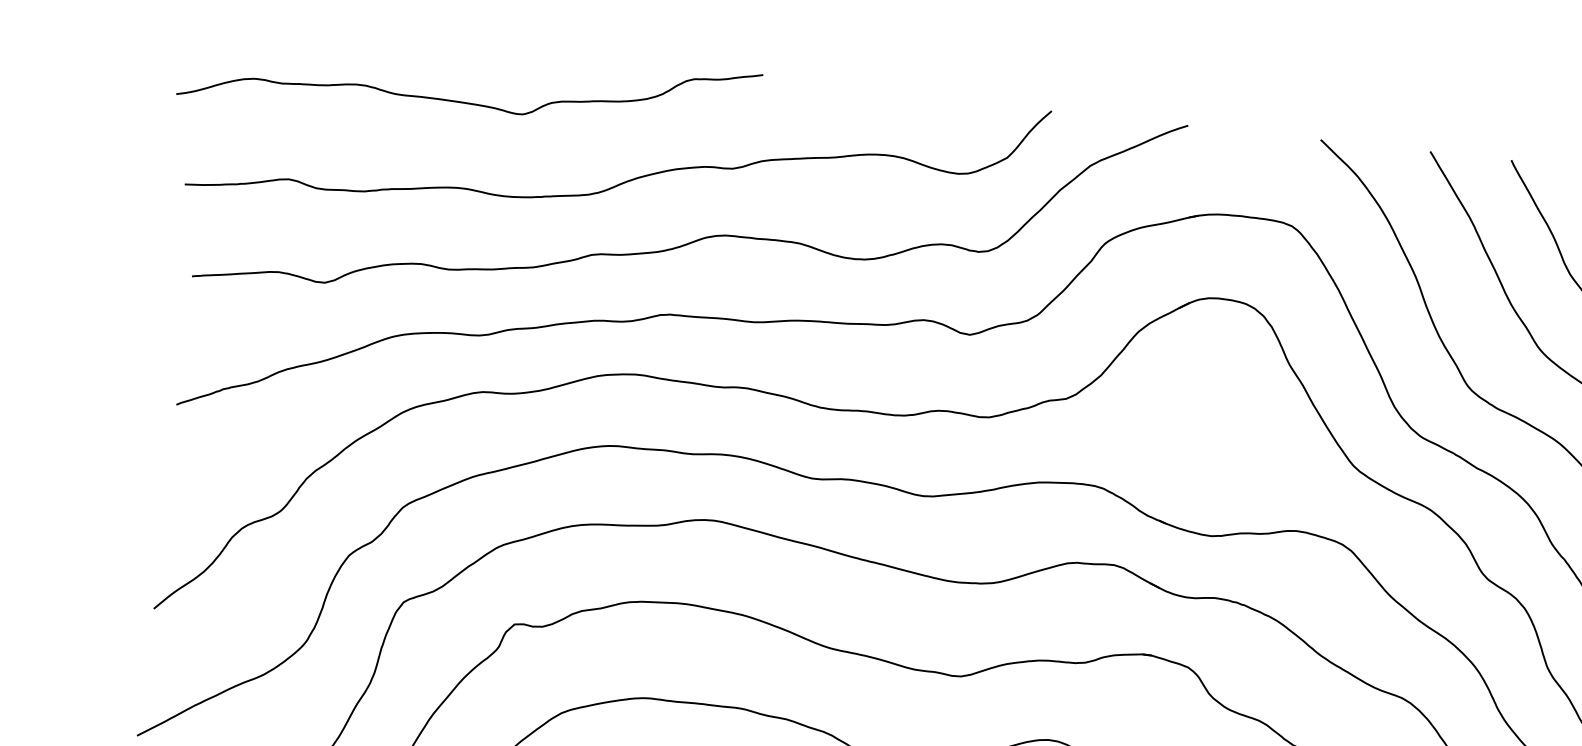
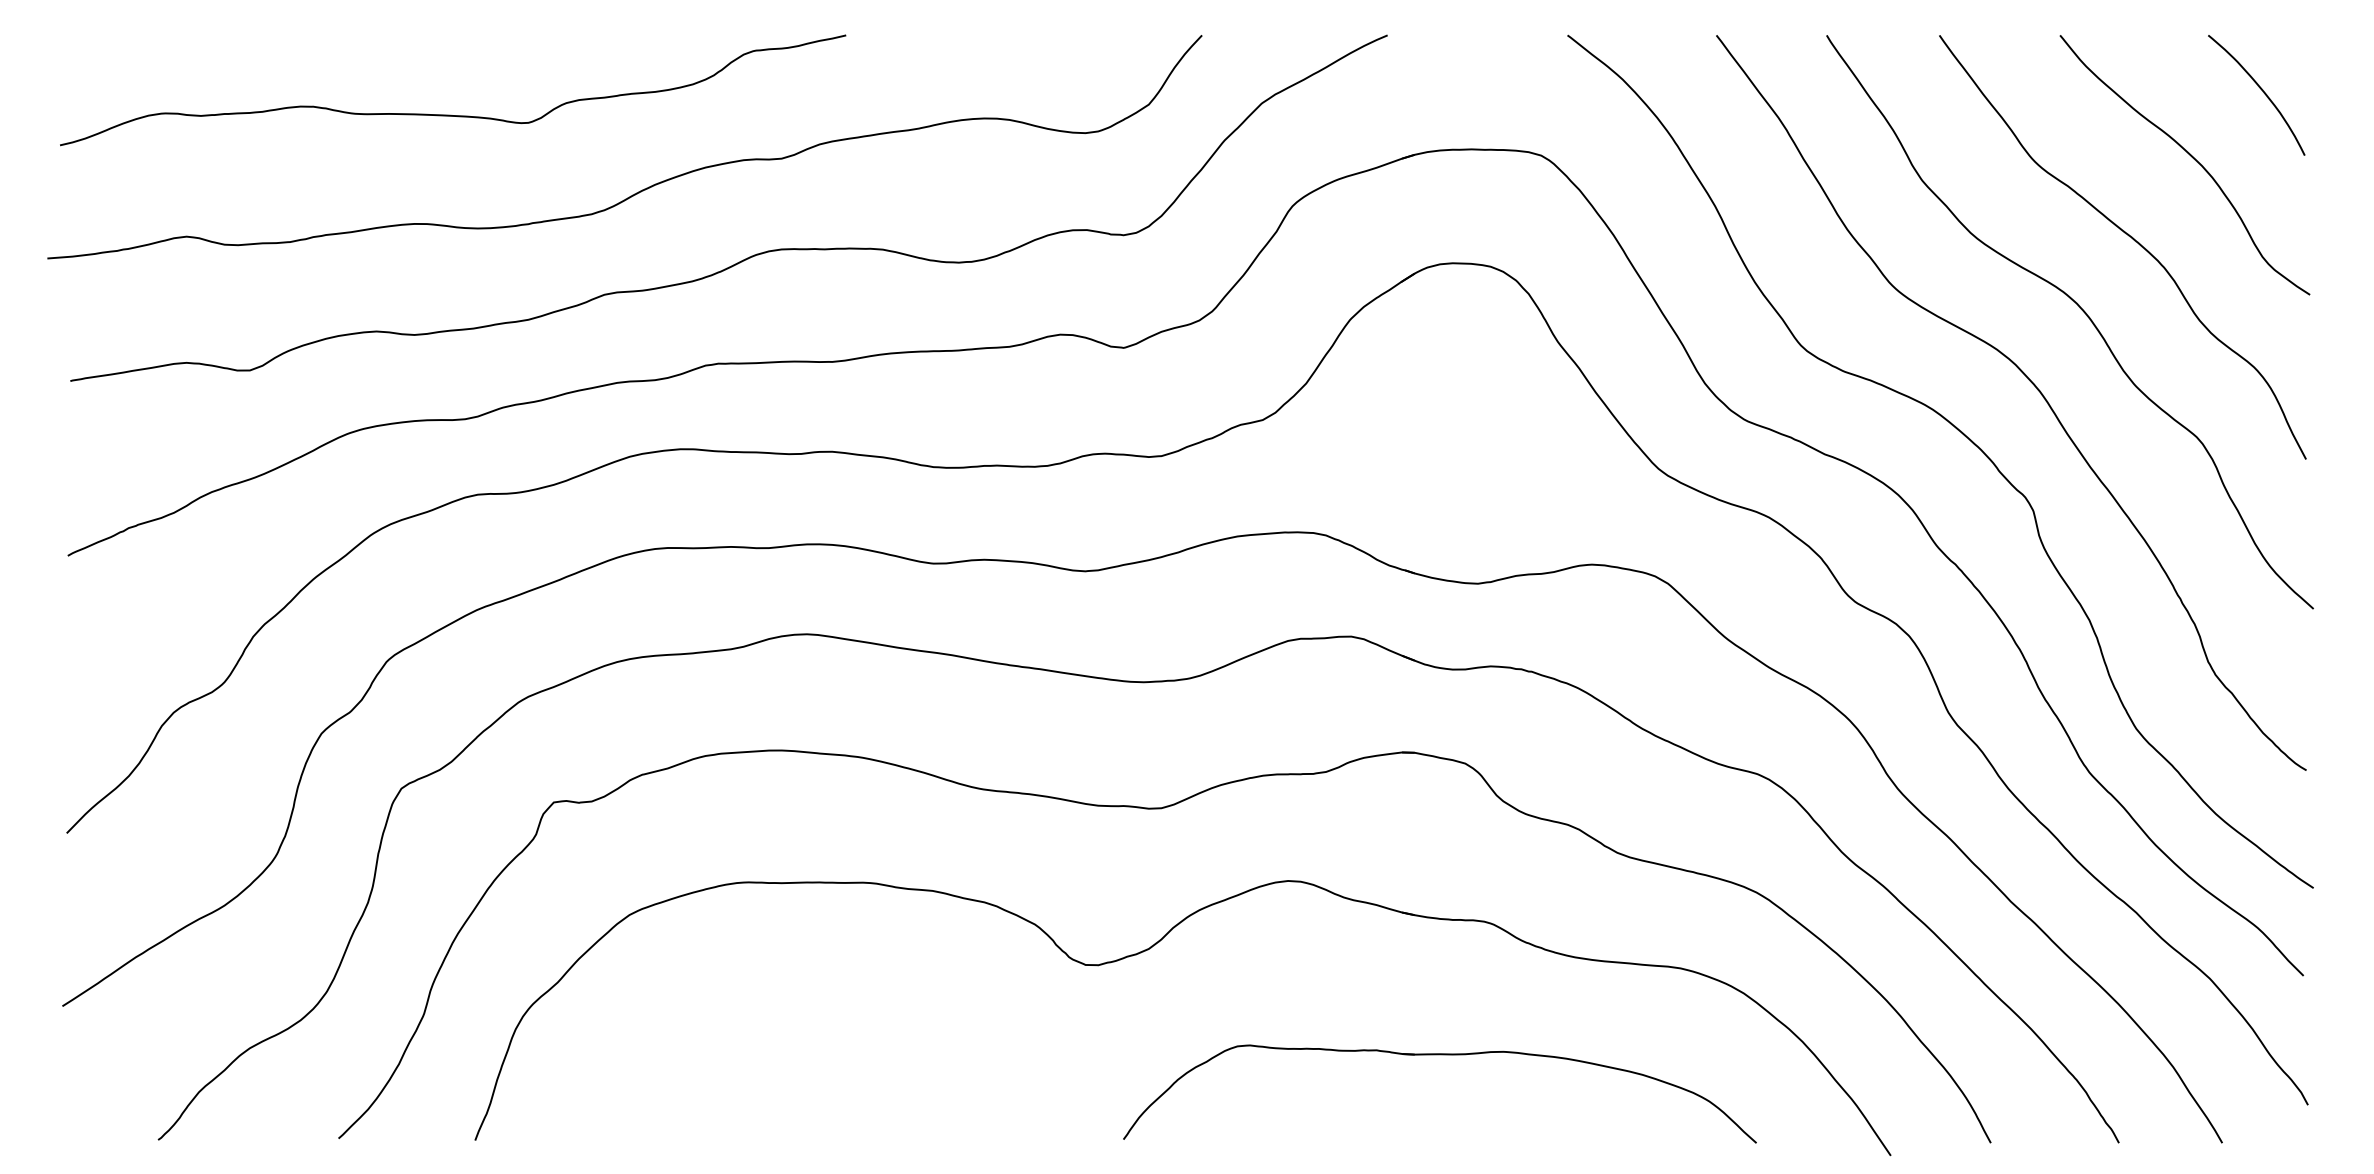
curve: (465, 102) -> (450, 114), moved

